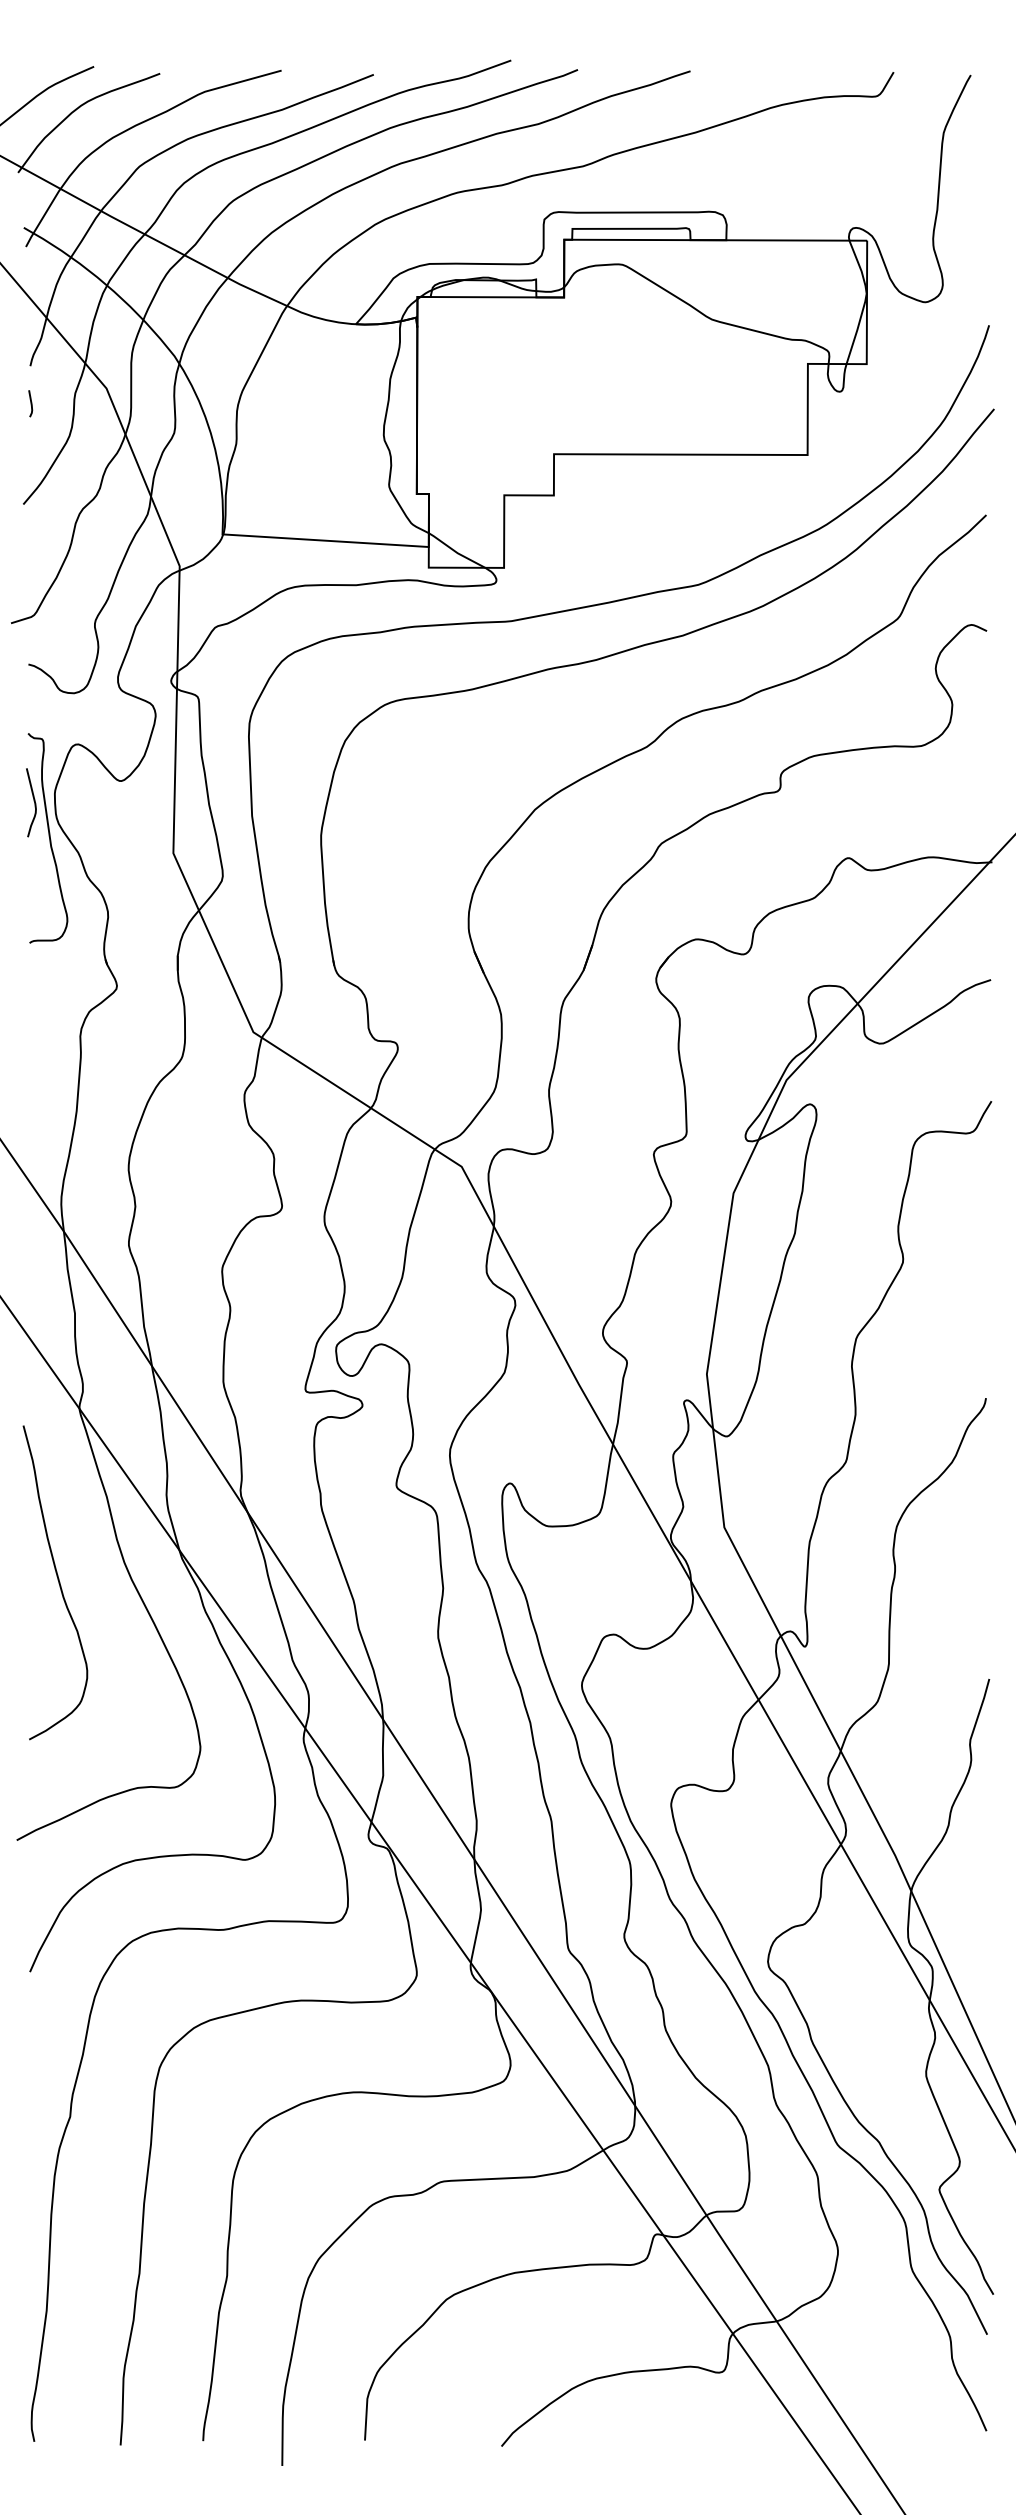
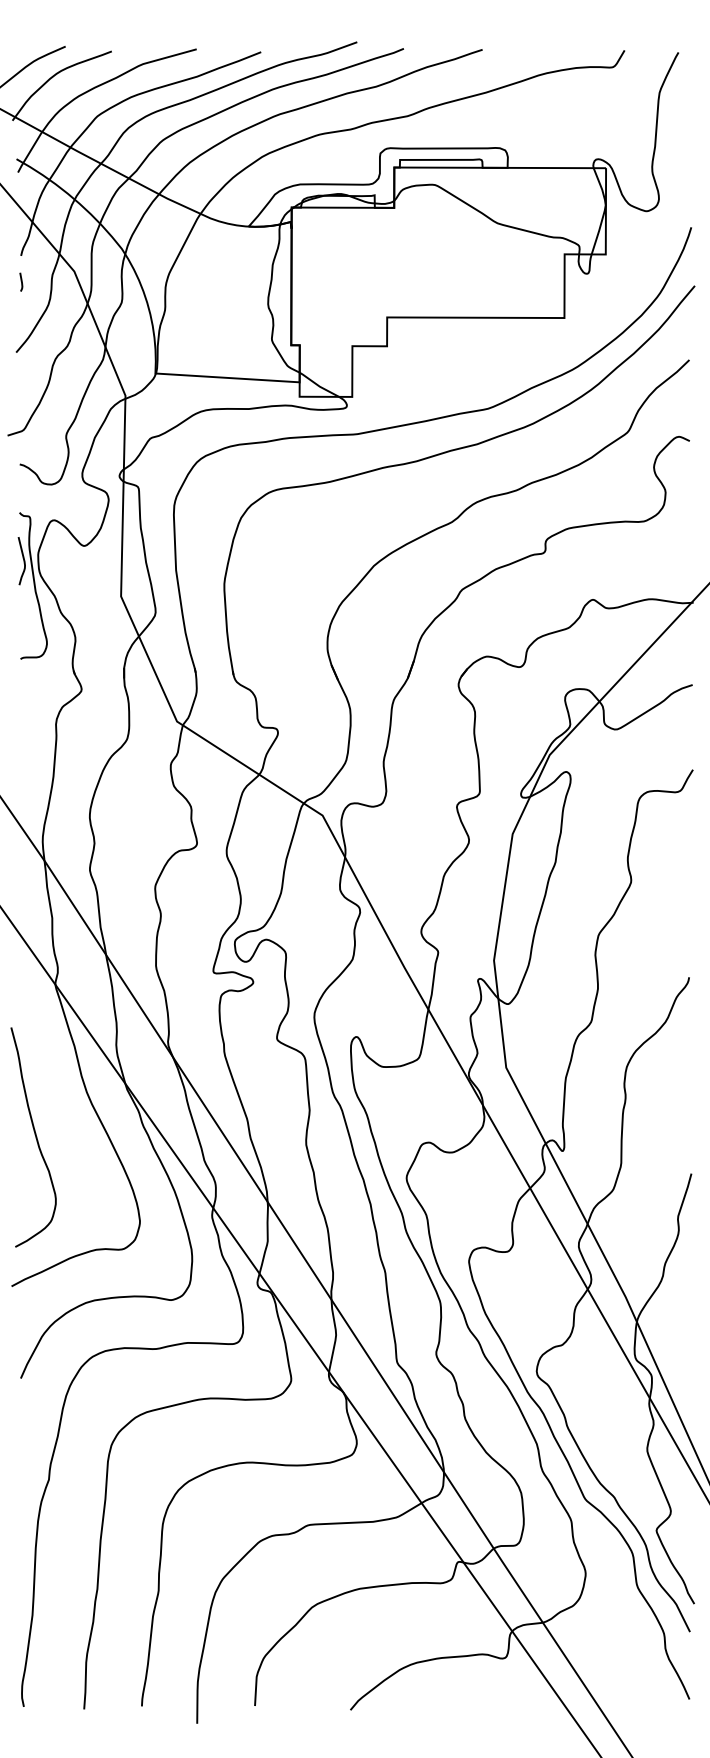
curve: (58, 1582) -> (35, 1137), moved

